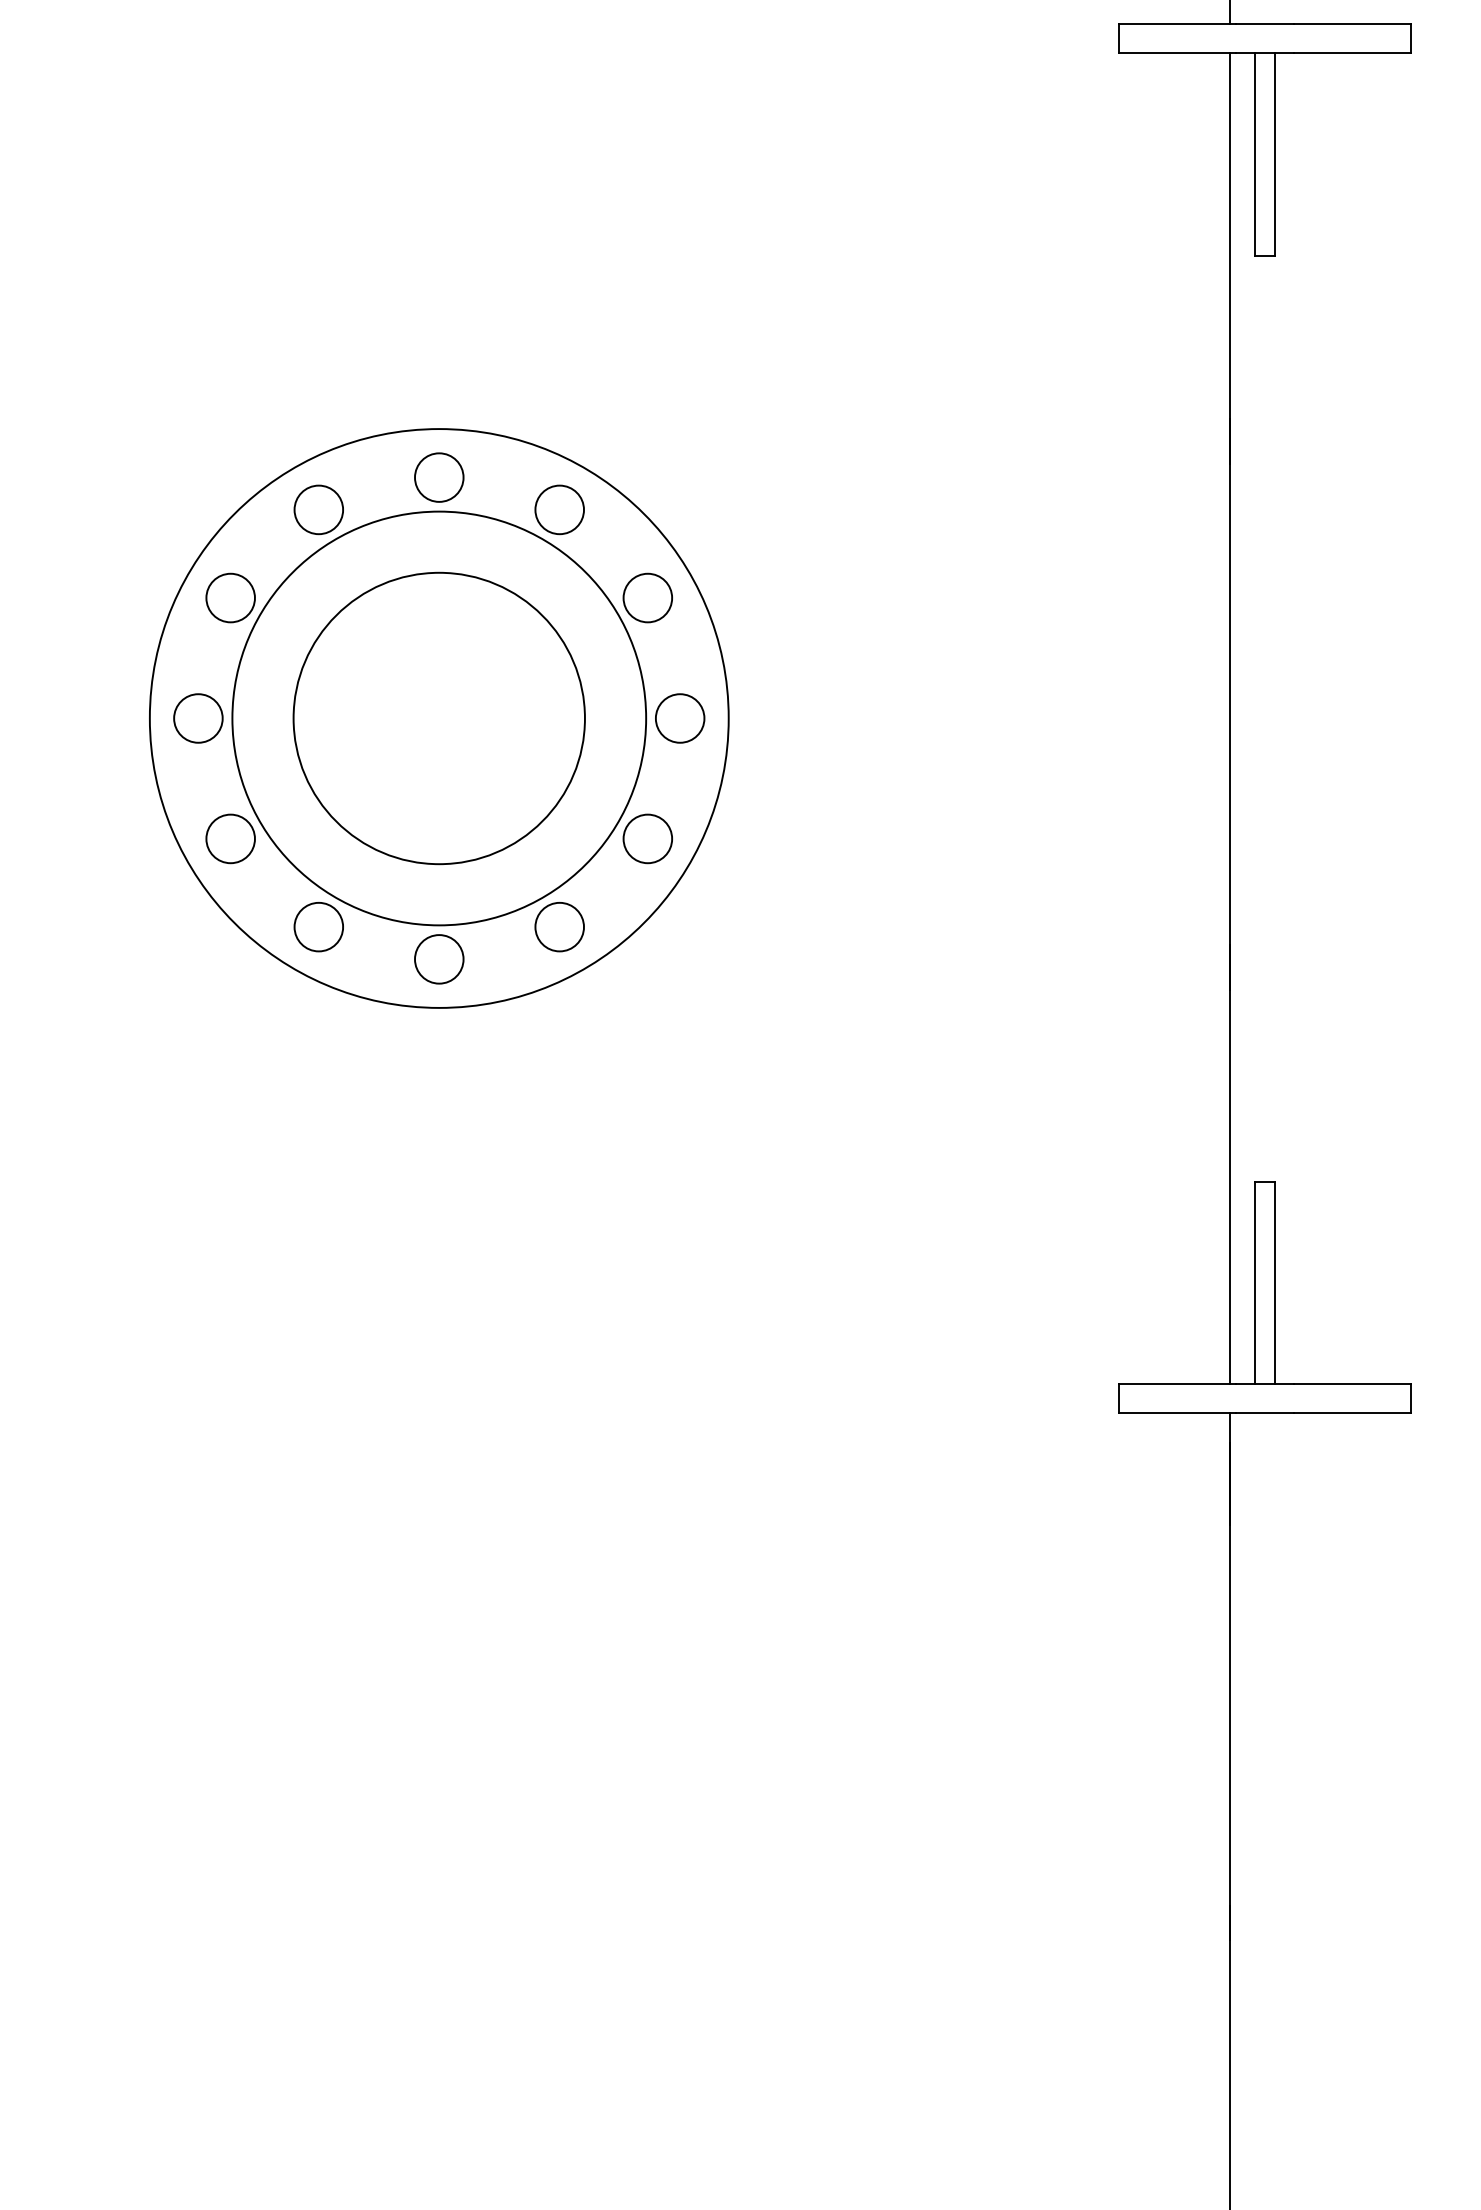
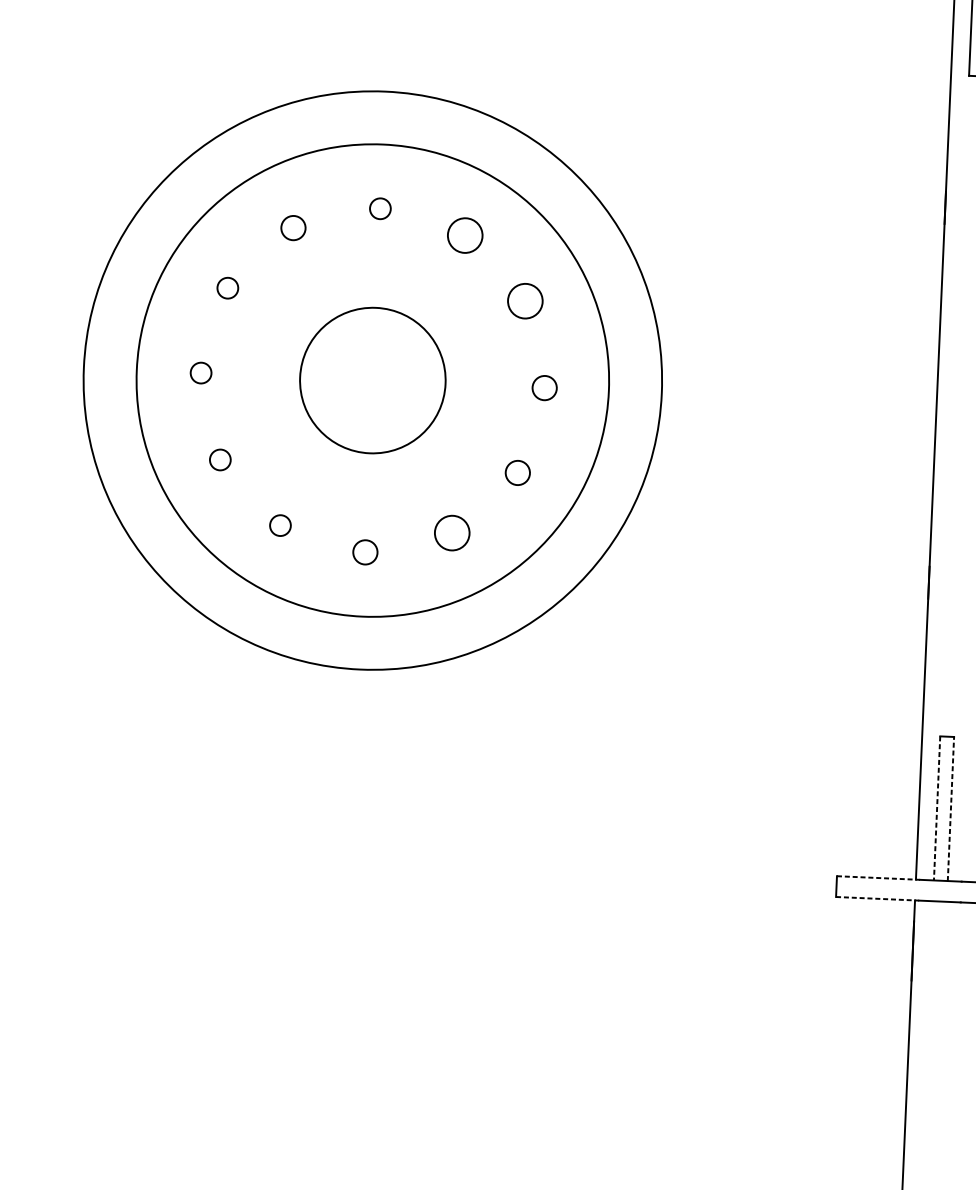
circle: (439, 477) -> (380, 208), size x0.6
circle: (318, 509) -> (293, 227), size x0.7
circle: (230, 597) -> (227, 287), size x0.6
circle: (198, 718) -> (201, 373), size x0.6
circle: (438, 718) -> (372, 380), size x0.7
circle: (438, 718) -> (372, 380), size x1.4
circle: (439, 718) -> (373, 380), size x1.6
circle: (680, 718) -> (544, 388), size x0.7
circle: (230, 838) -> (220, 459), size x0.6
circle: (647, 838) -> (517, 472), size x0.7
circle: (318, 926) -> (280, 525), size x0.6
circle: (439, 959) -> (365, 552), size x0.7
line: (1274, 1282) -> (950, 808), solid -> dashed
line: (1255, 1283) -> (937, 808), solid -> dashed
line: (1177, 1383) -> (878, 877), solid -> dashed
line: (1177, 1412) -> (877, 898), solid -> dashed

